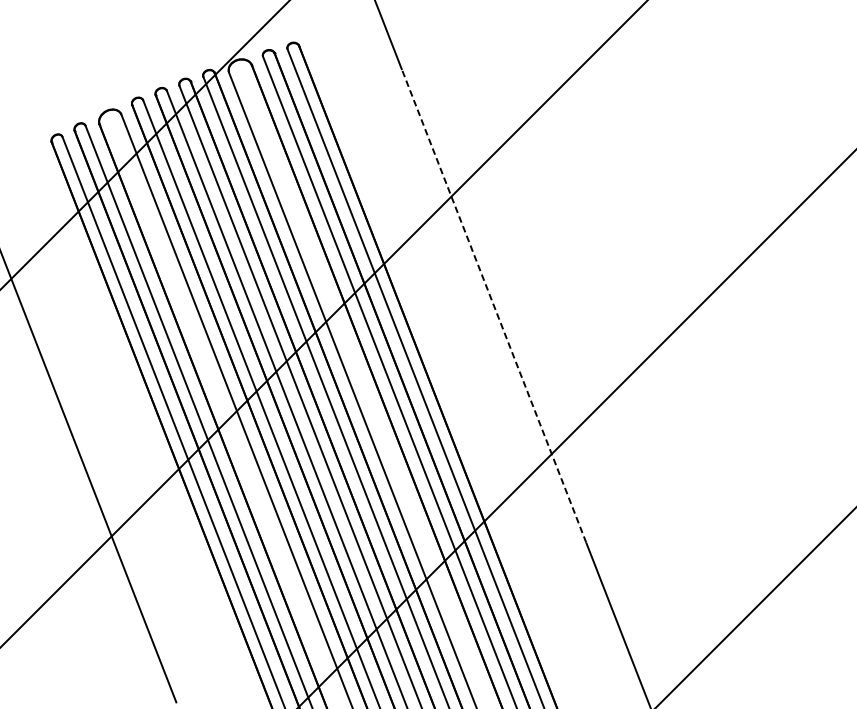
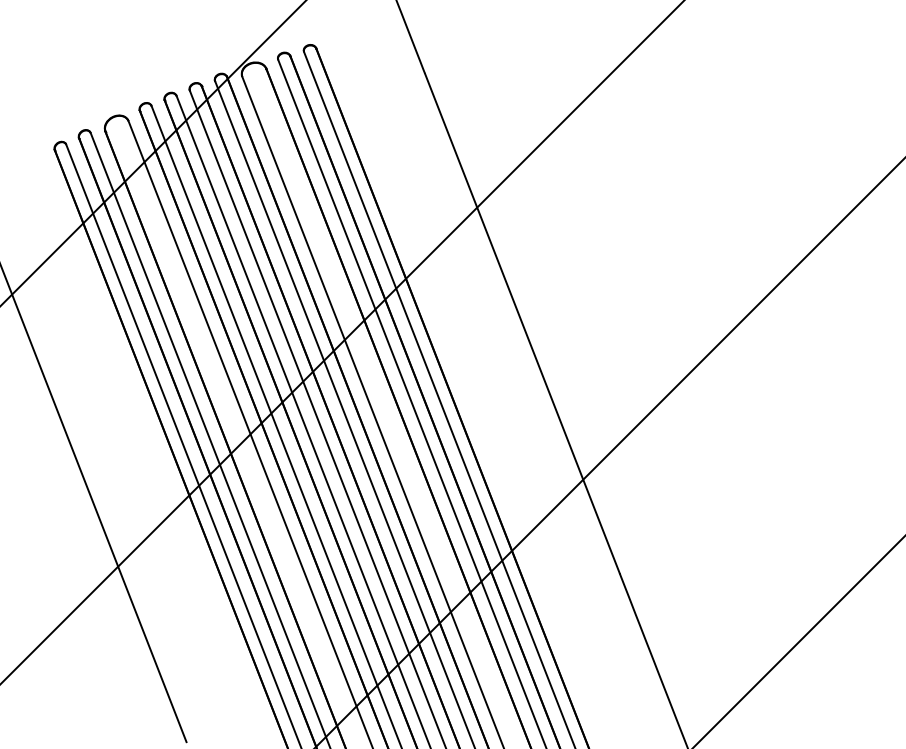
line: (494, 306) -> (522, 323), dashed -> solid

